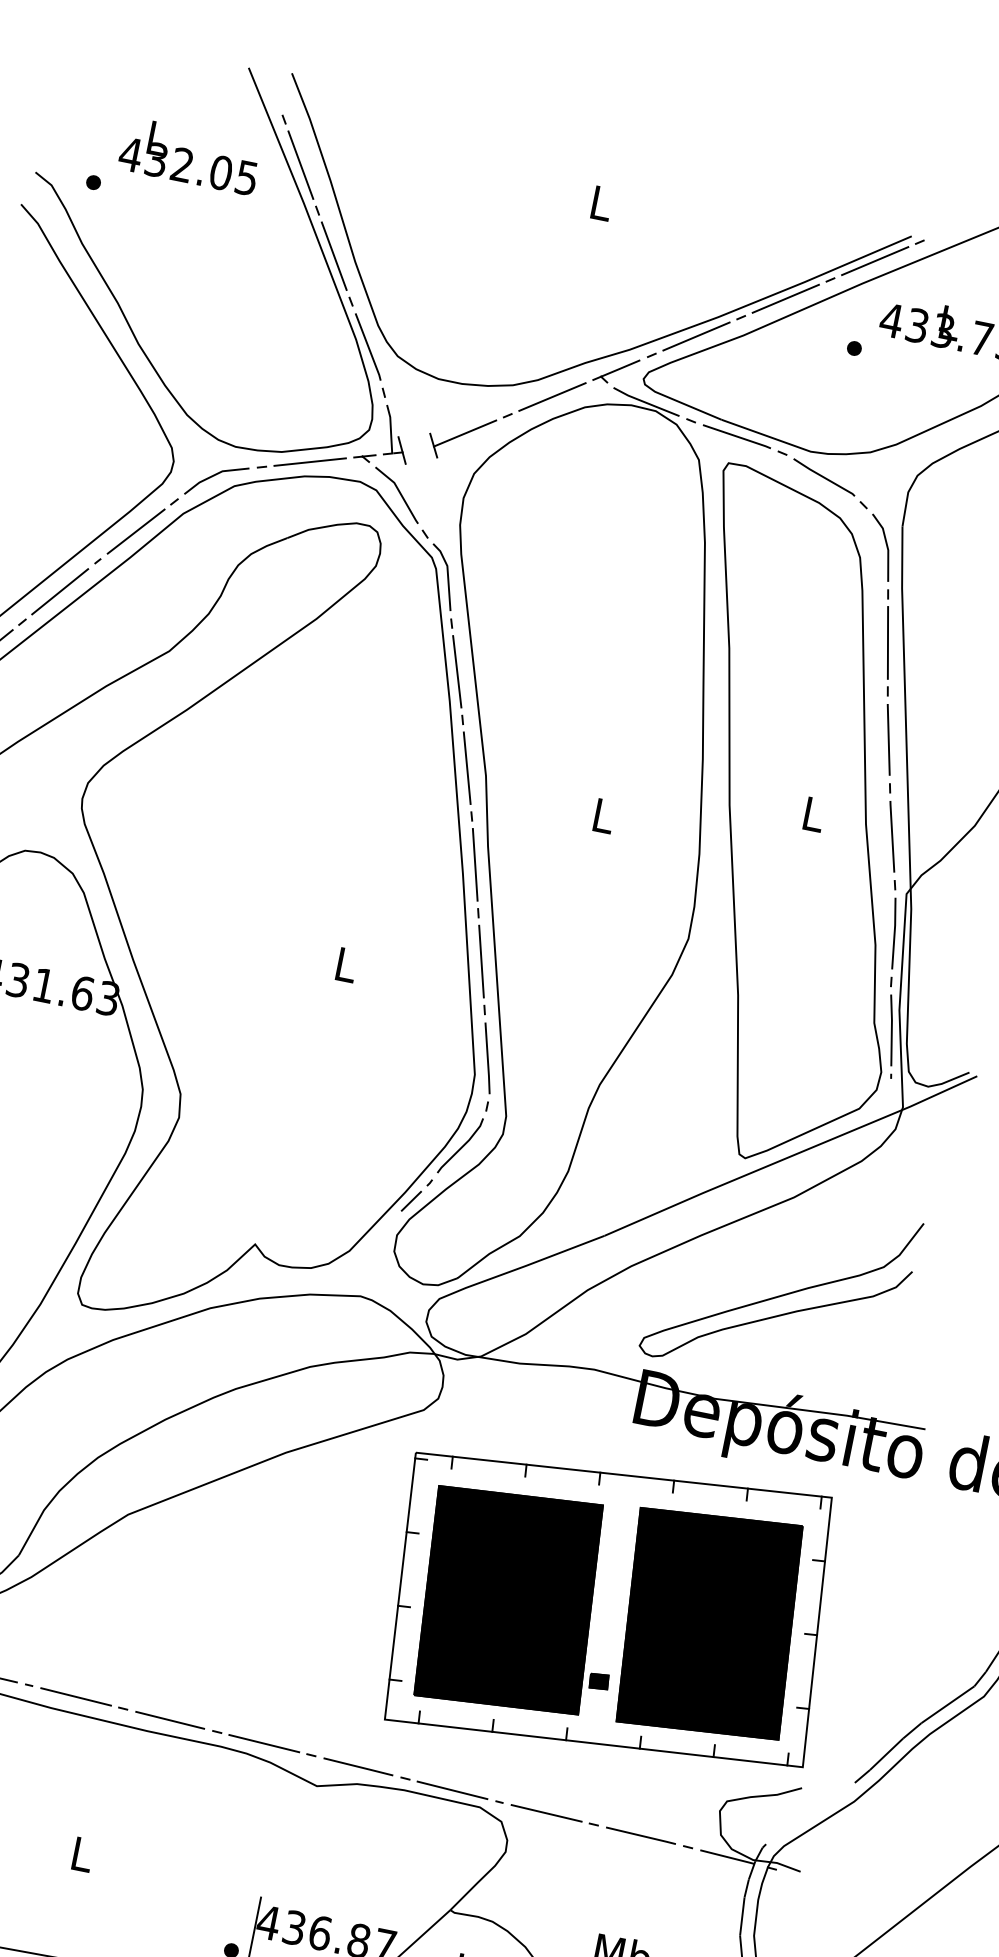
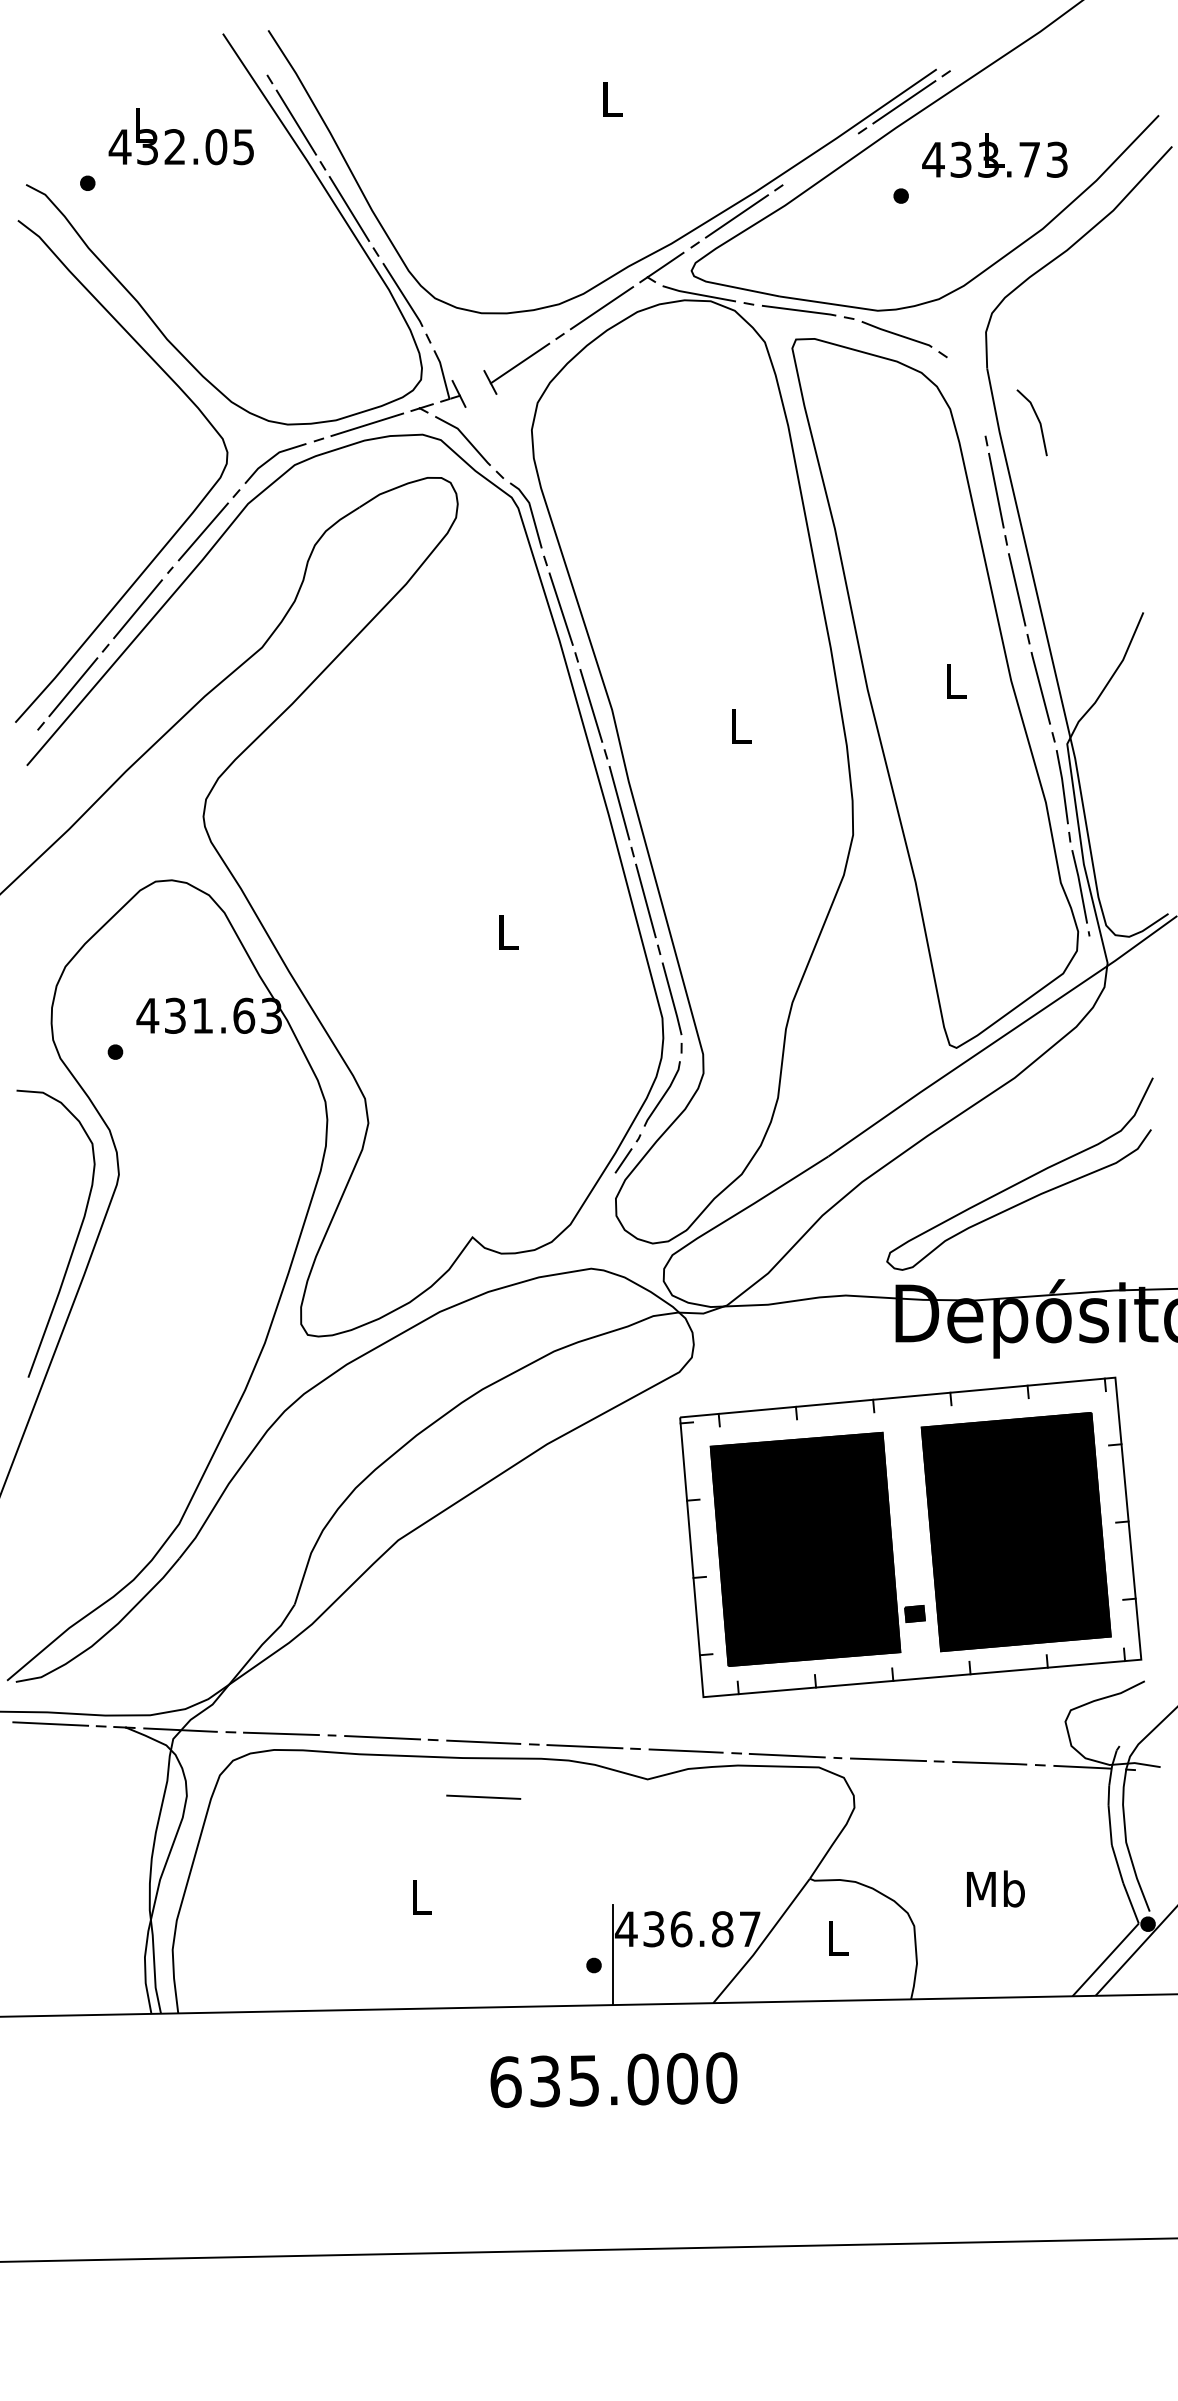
line: (785, 298) -> (820, 159), removed
line: (886, 545) -> (1037, 419), moved
line: (159, 1771) -> (483, 1796), added

